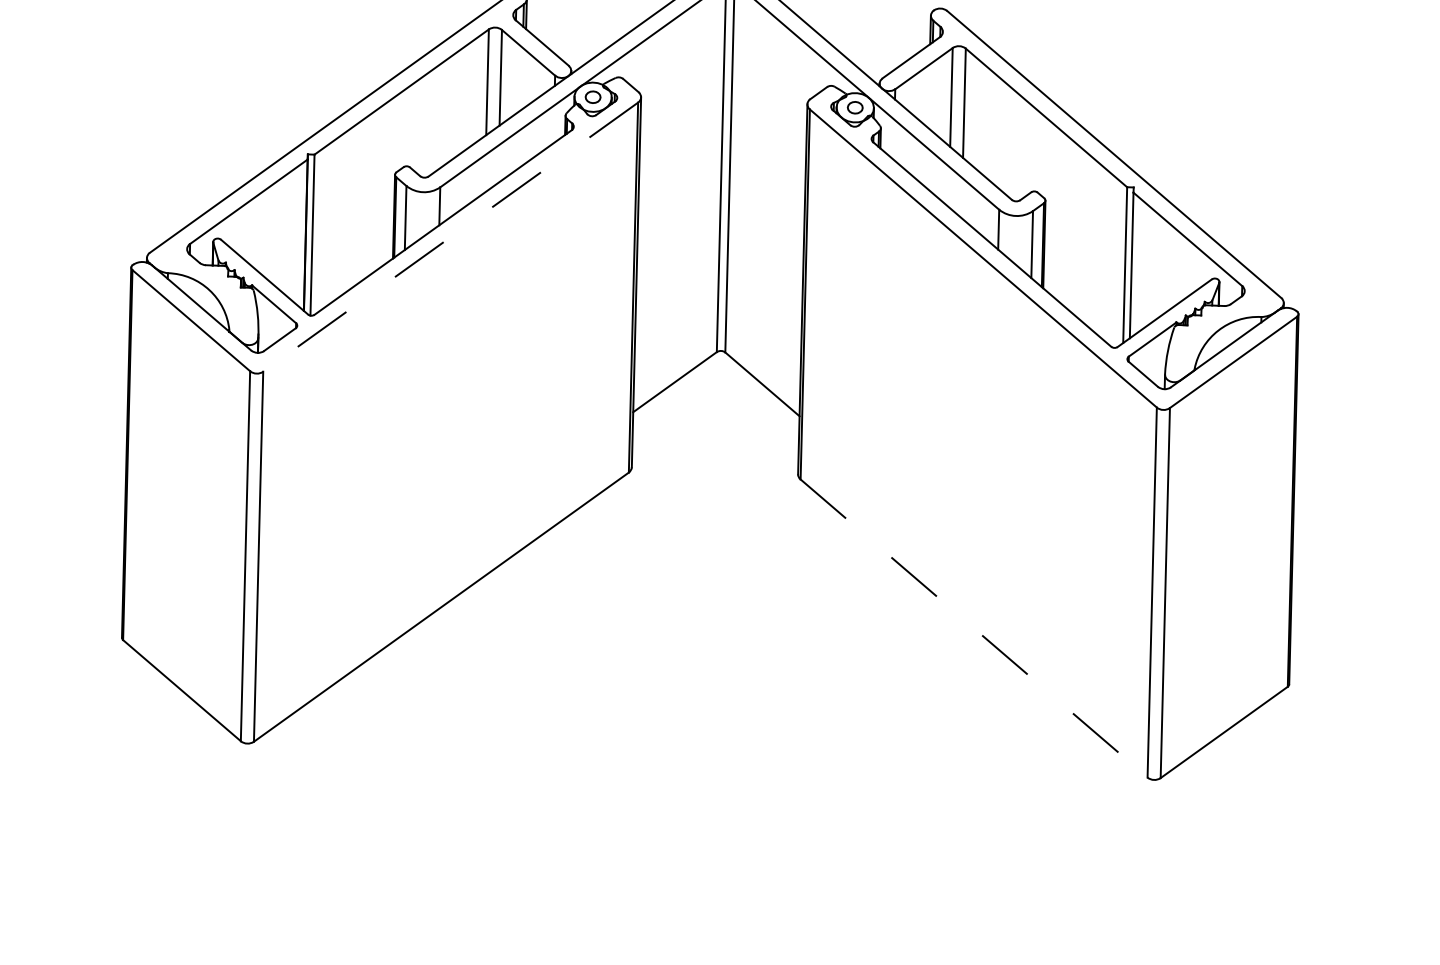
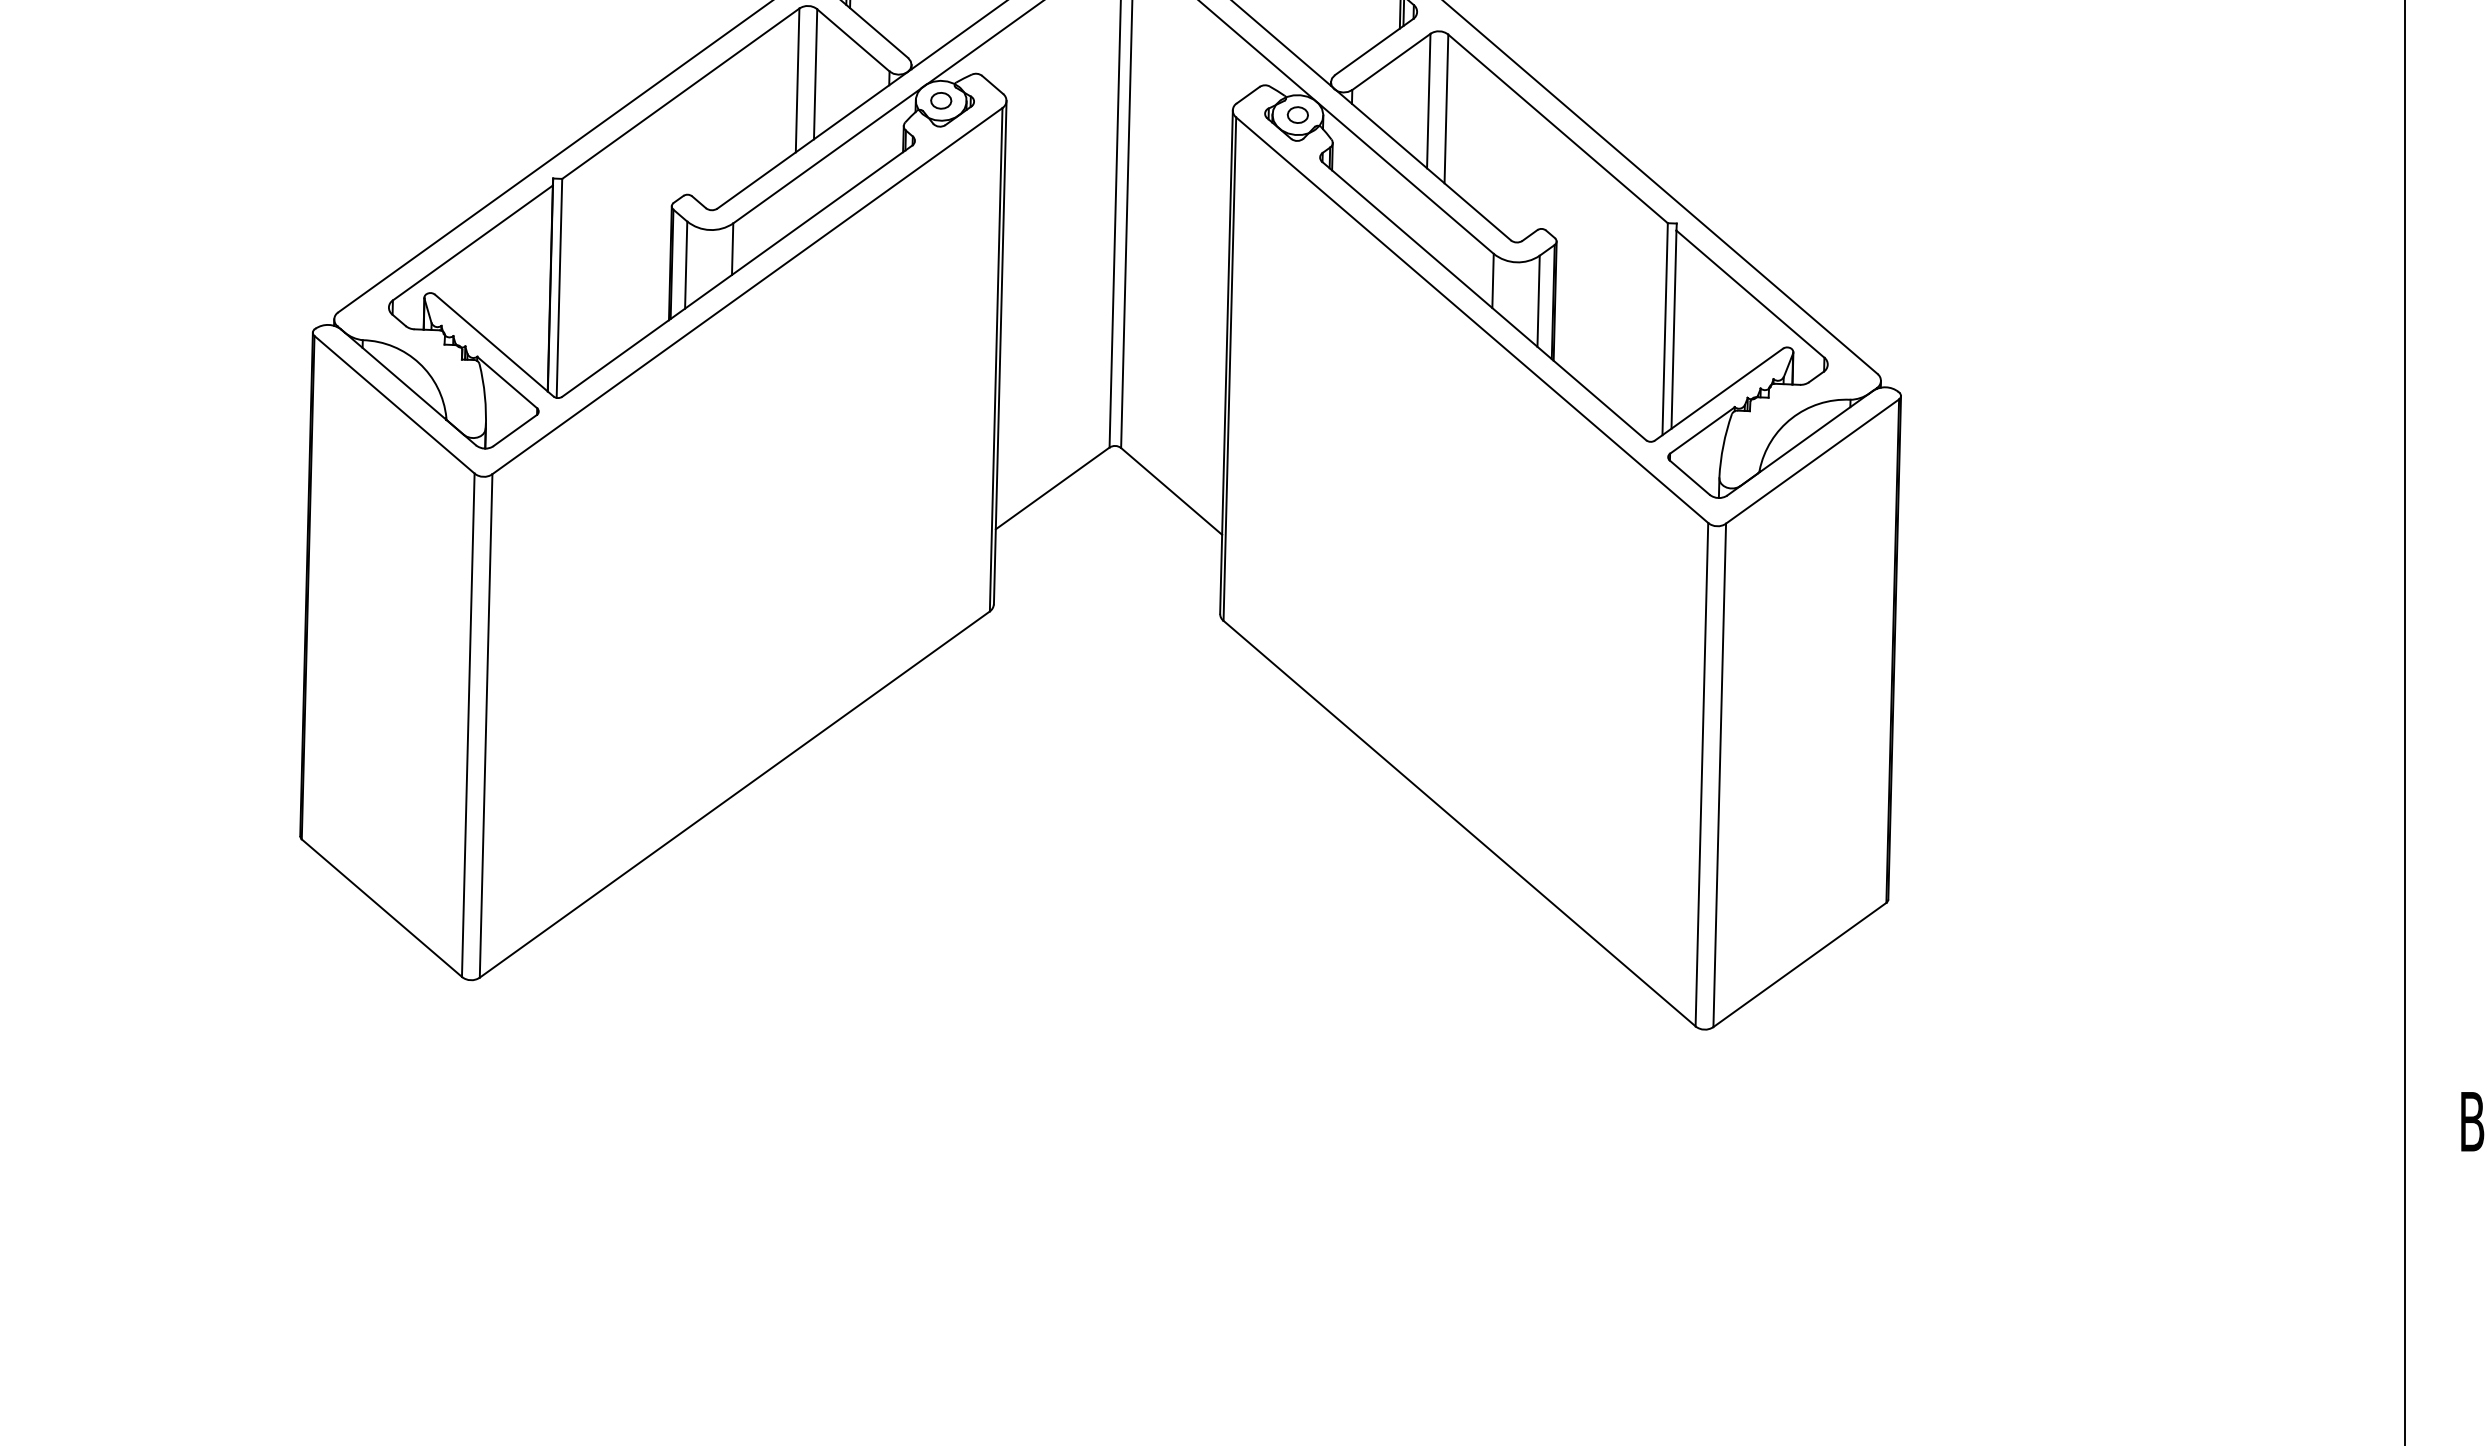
line: (450, 237) -> (747, 291), dashed -> solid
line: (974, 628) -> (1459, 823), dashed -> solid

